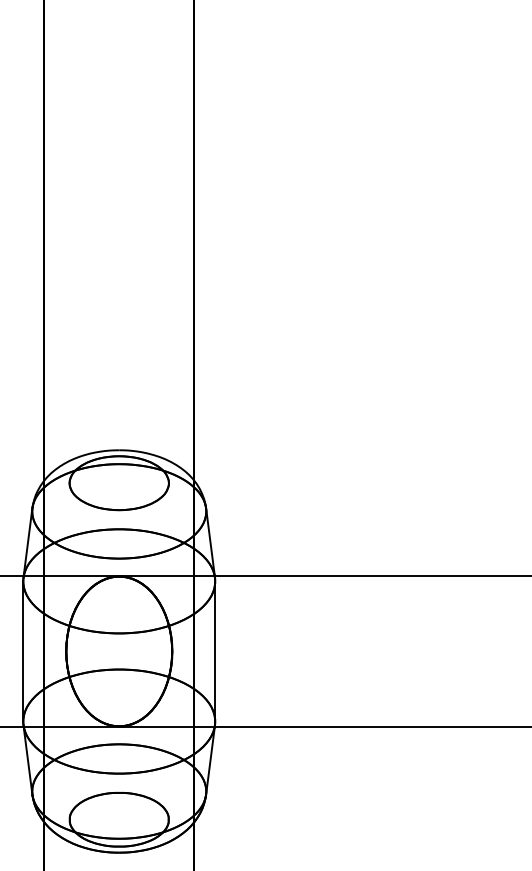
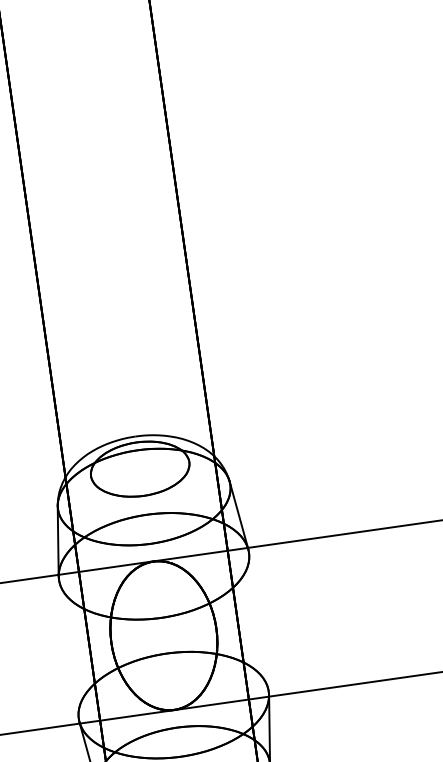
line: (23, 651) -> (69, 649), removed
line: (215, 651) -> (259, 622), removed

